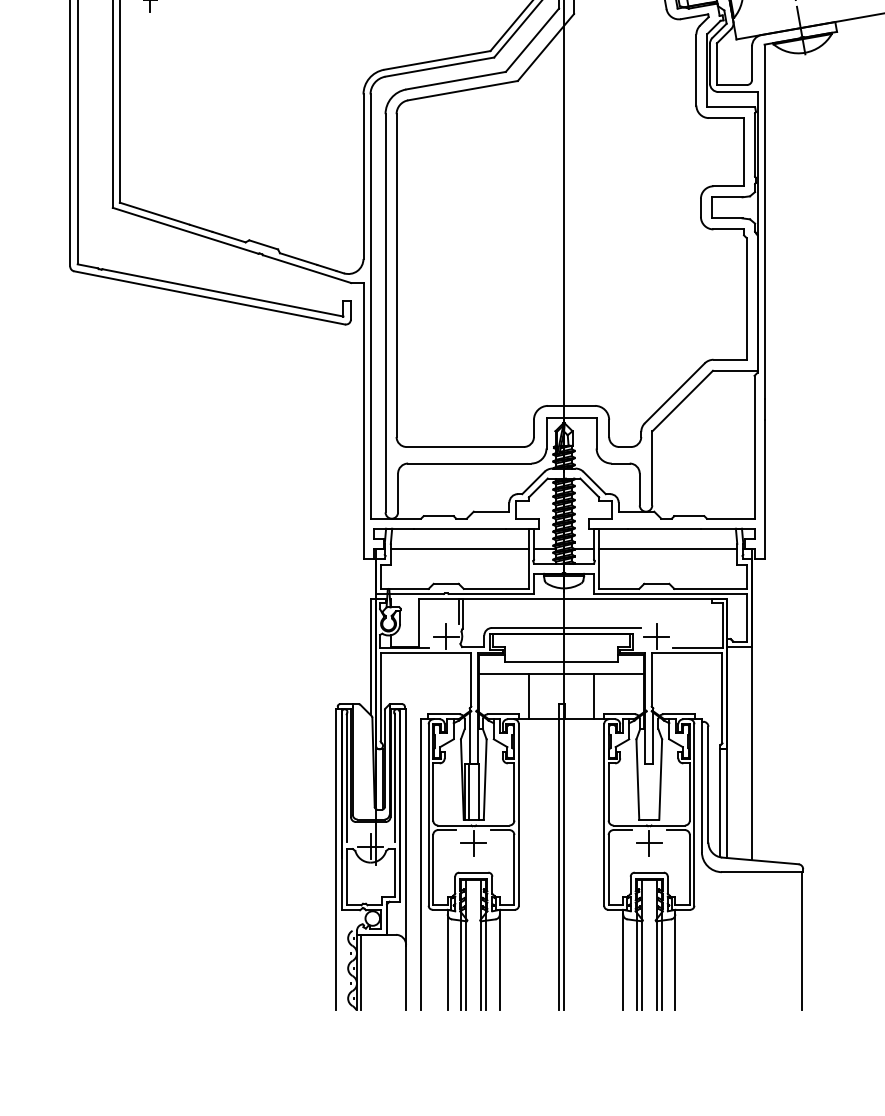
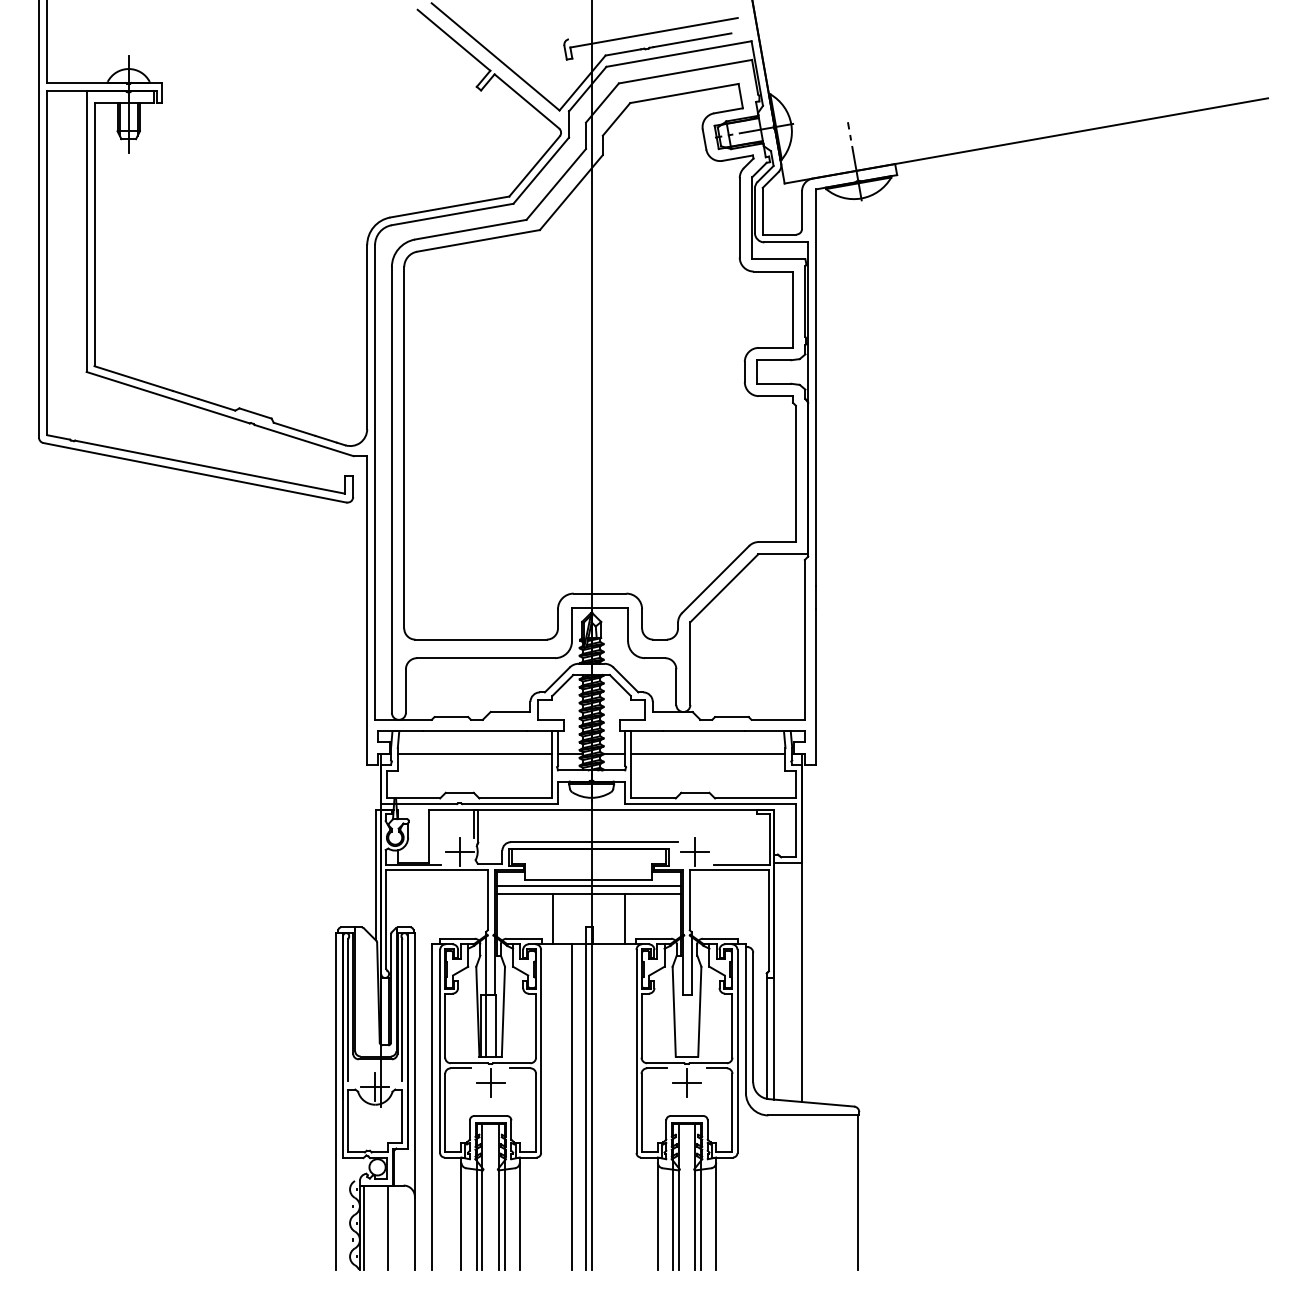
line: (561, 666) -> (588, 885), added
line: (546, 864) -> (572, 1106), added
line: (381, 972) -> (387, 1227), added

